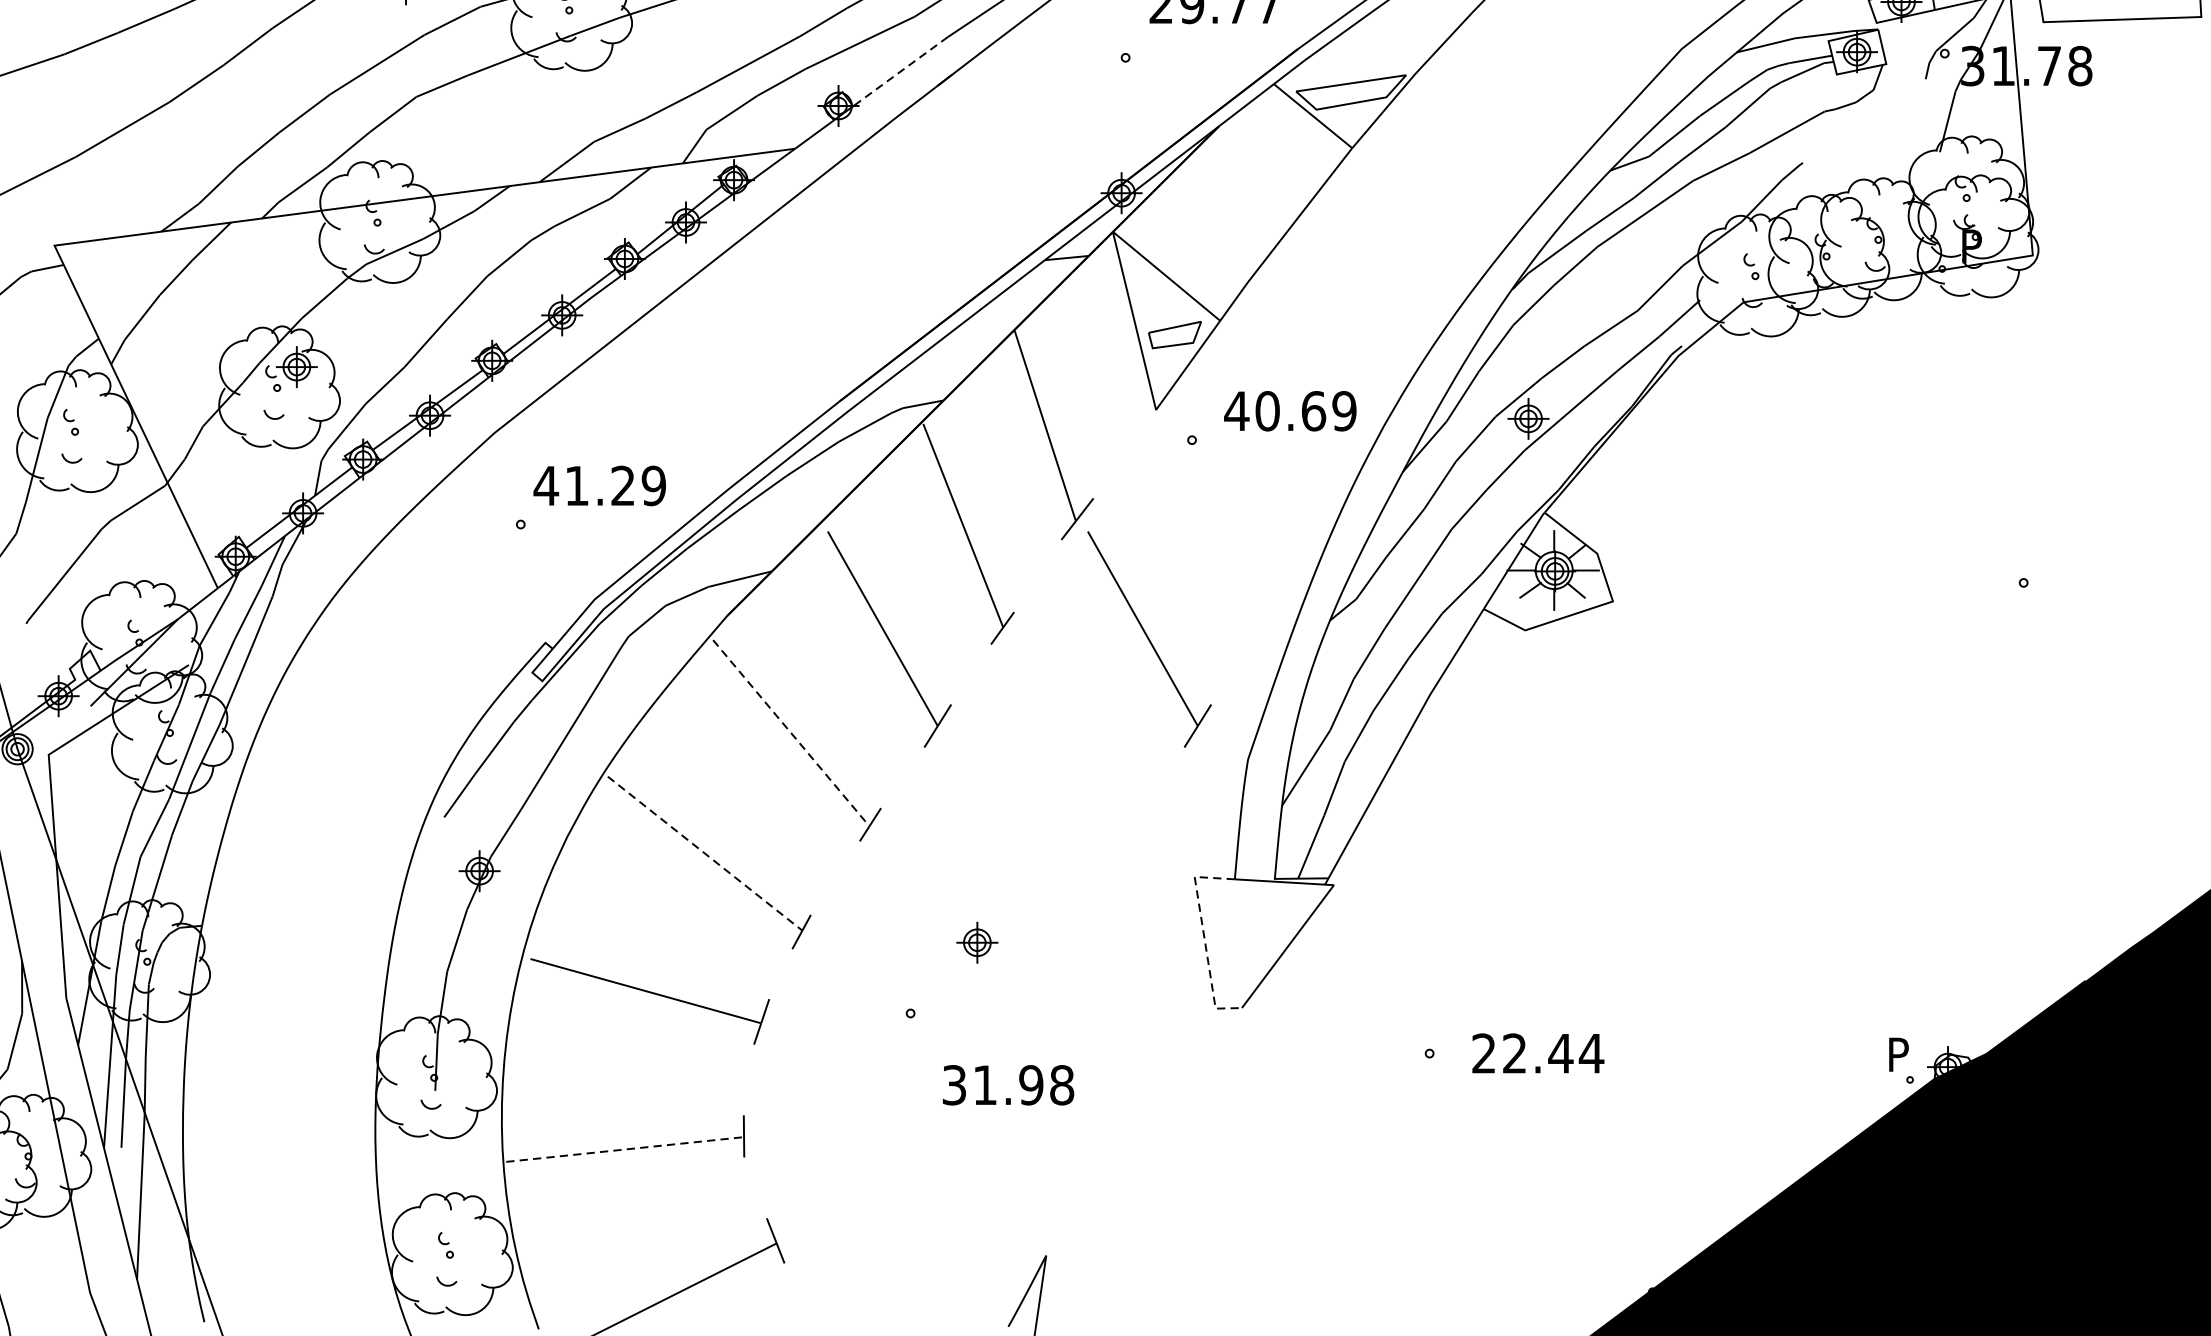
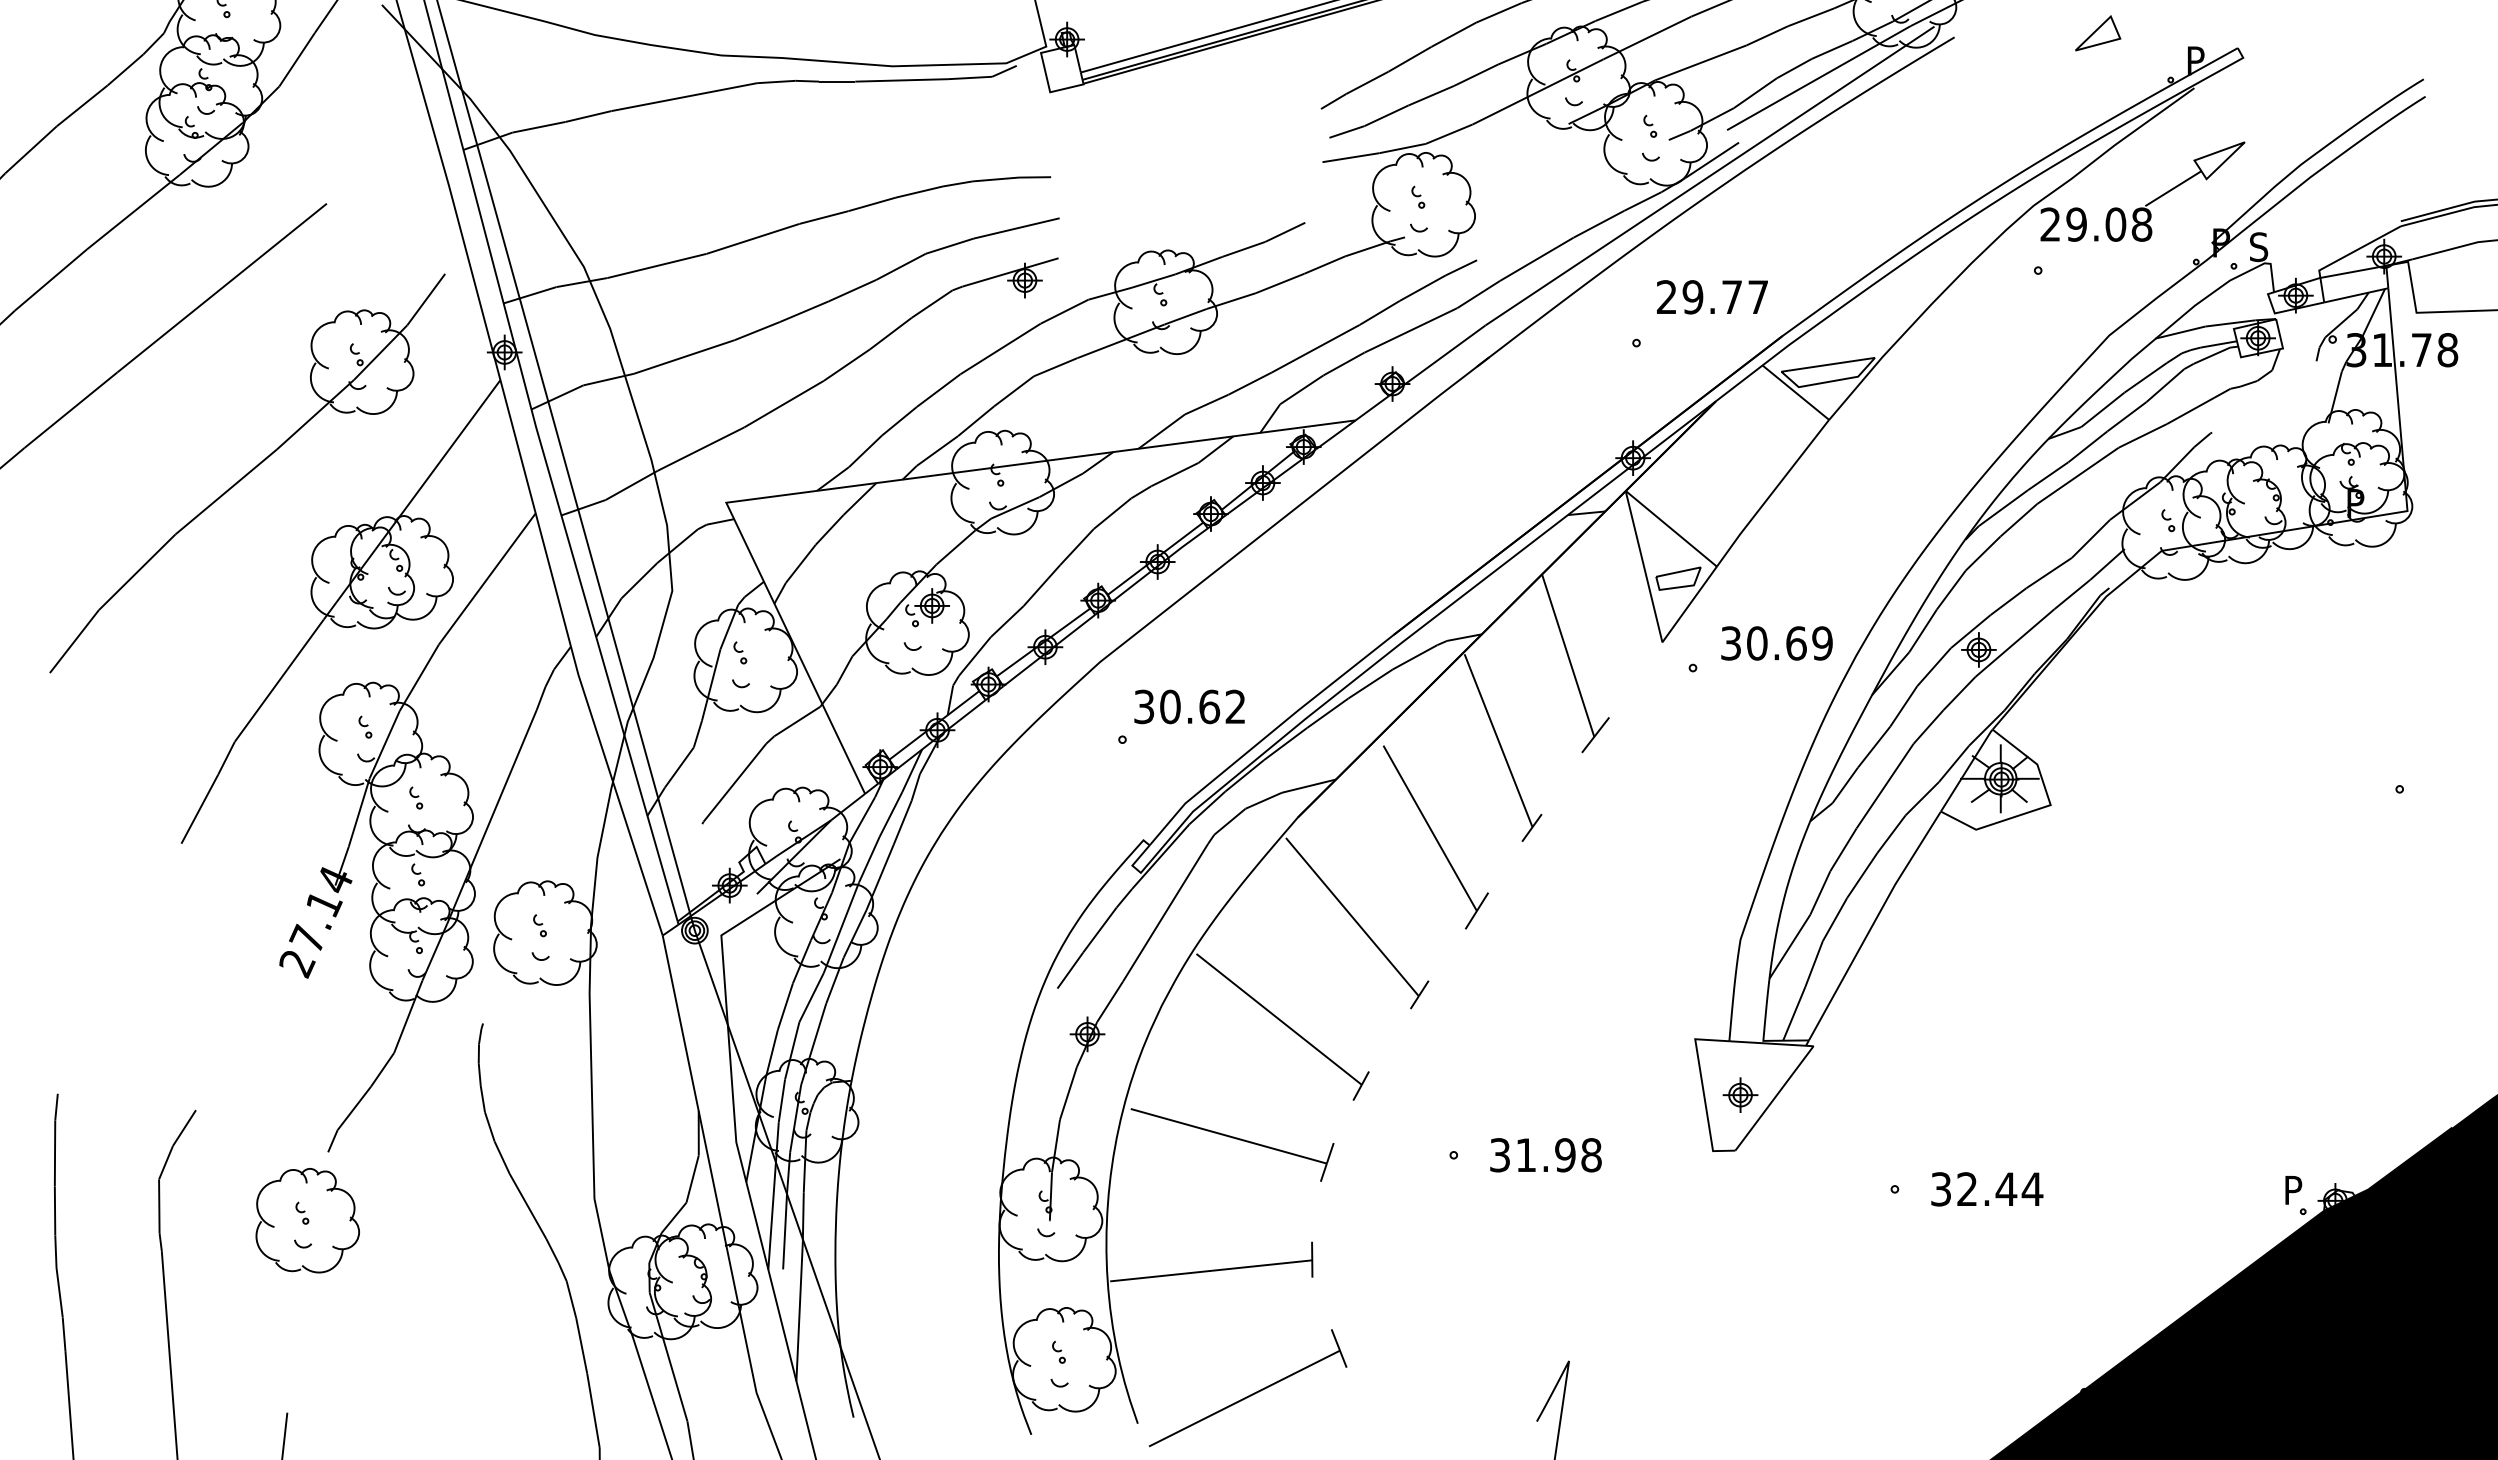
line: (900, 71) -> (1445, 354), dashed -> solid
text: (1236, 411) -> (1730, 643), 40.69 -> 30.69
text: (599, 485) -> (1189, 706), 41.29 -> 30.62
part: (1149, 639) -> (1656, 837), removed
line: (791, 733) -> (1352, 917), dashed -> solid
line: (705, 853) -> (1279, 1019), dashed -> solid
line: (1204, 936) -> (1703, 1089), dashed -> solid
part: (977, 941) -> (1740, 1094), moved
text: (1483, 1053) -> (1940, 1189), 22.44 -> 32.44
text: (1007, 1085) -> (1545, 1155), moved
line: (625, 1149) -> (1211, 1270), dashed -> solid

